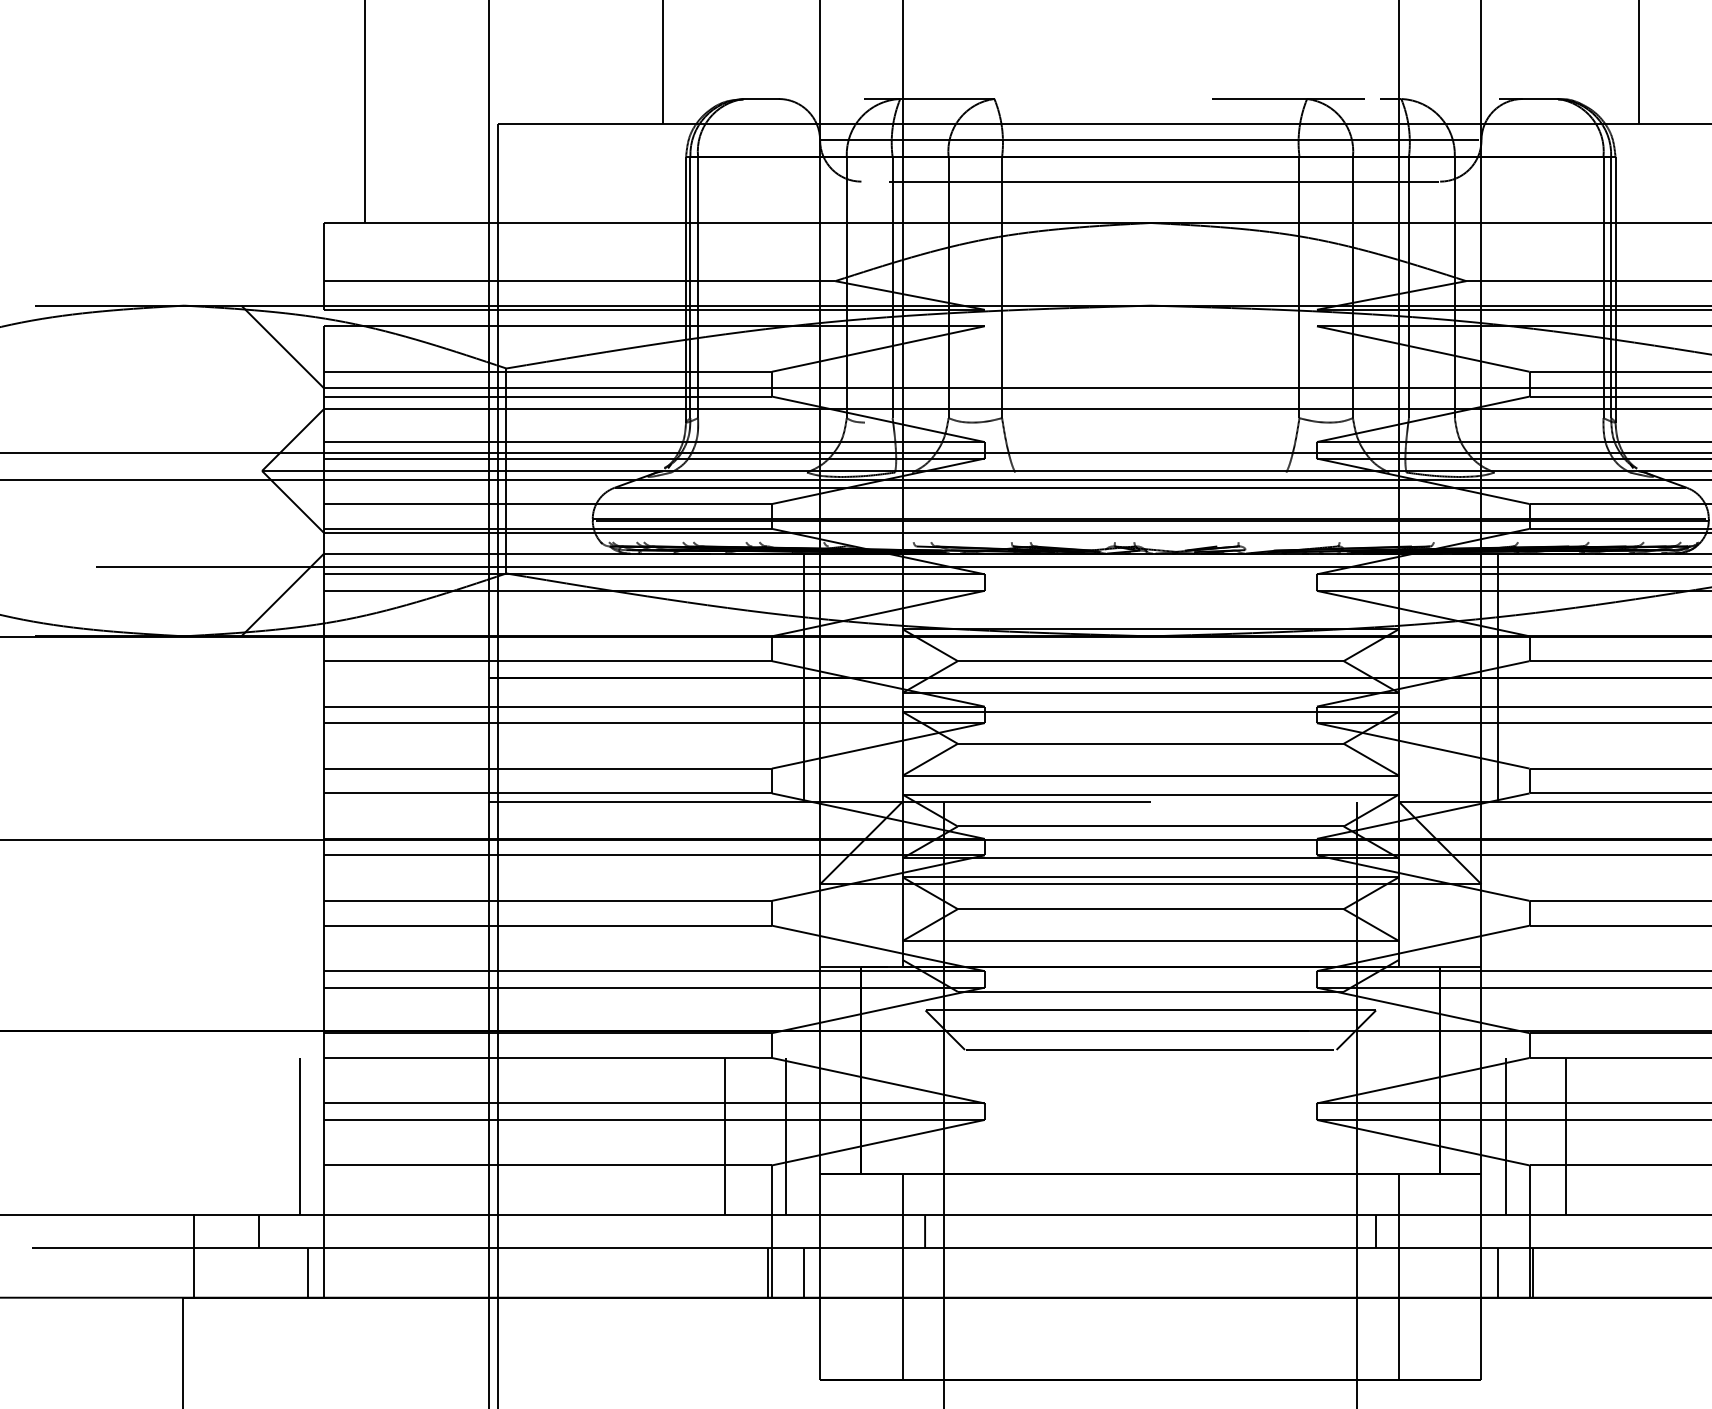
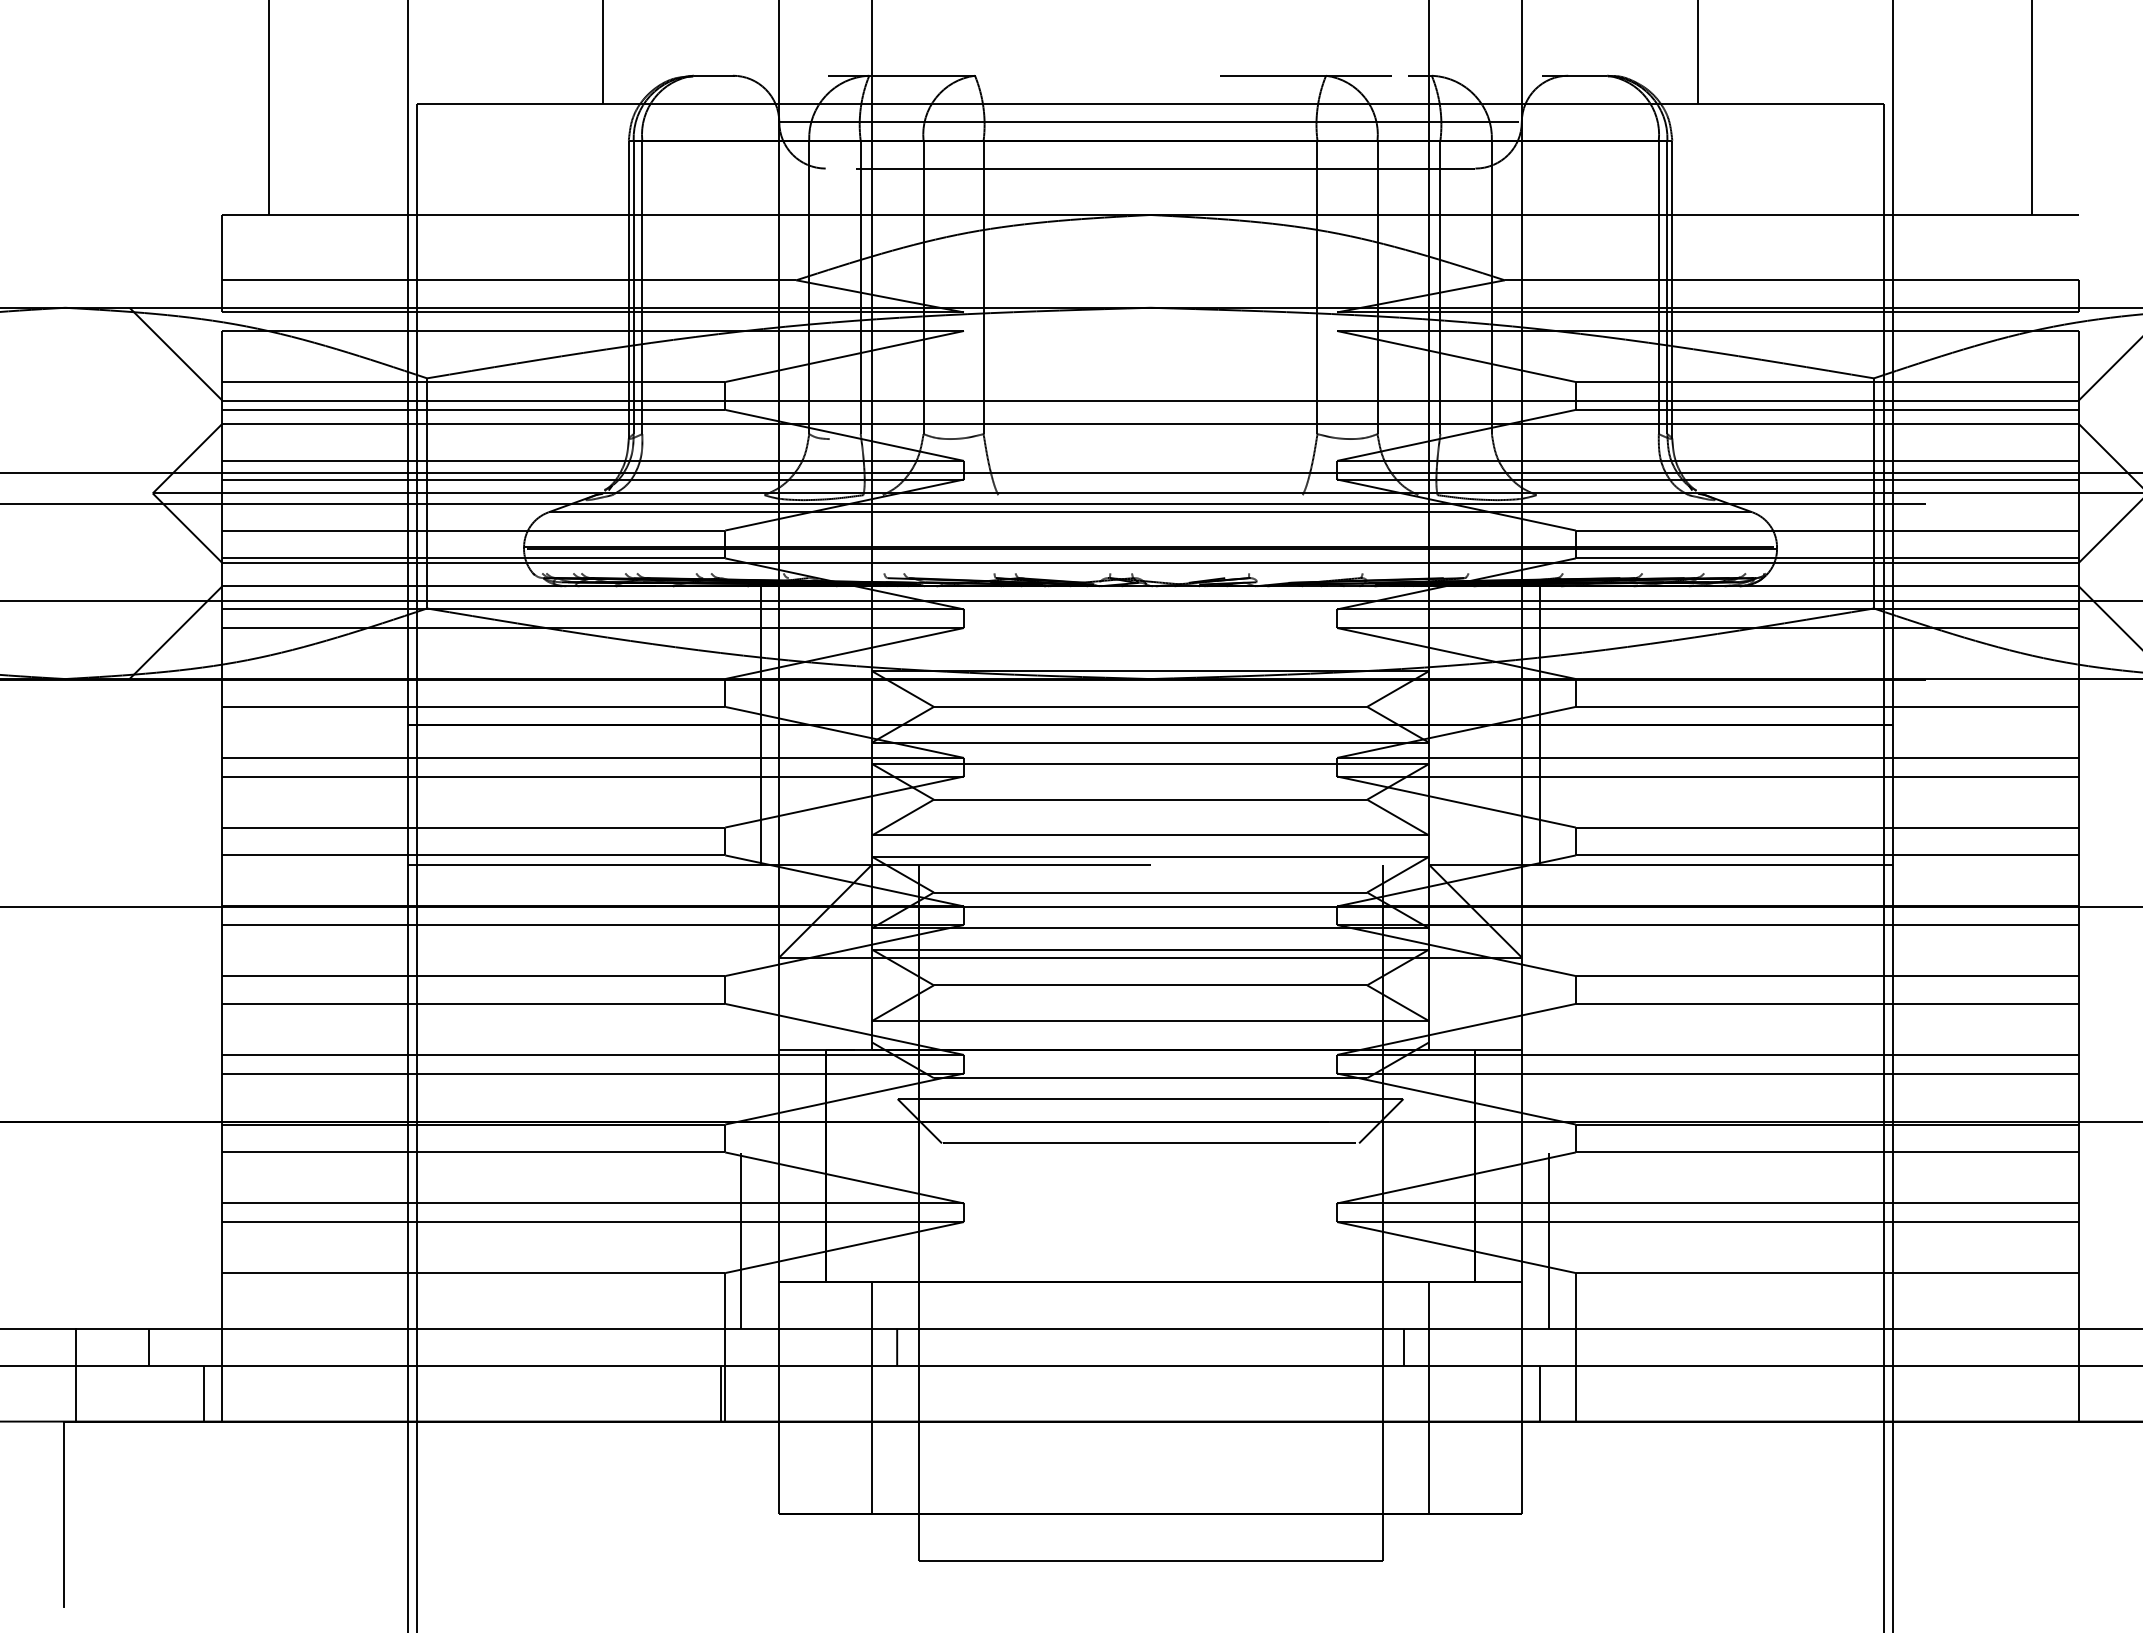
line: (299, 1136) -> (194, 1240), removed
line: (724, 1136) -> (672, 1240), removed
line: (1566, 1136) -> (1617, 1240), removed
line: (803, 1272) -> (760, 1393), removed
line: (1532, 1272) -> (1579, 1393), removed

